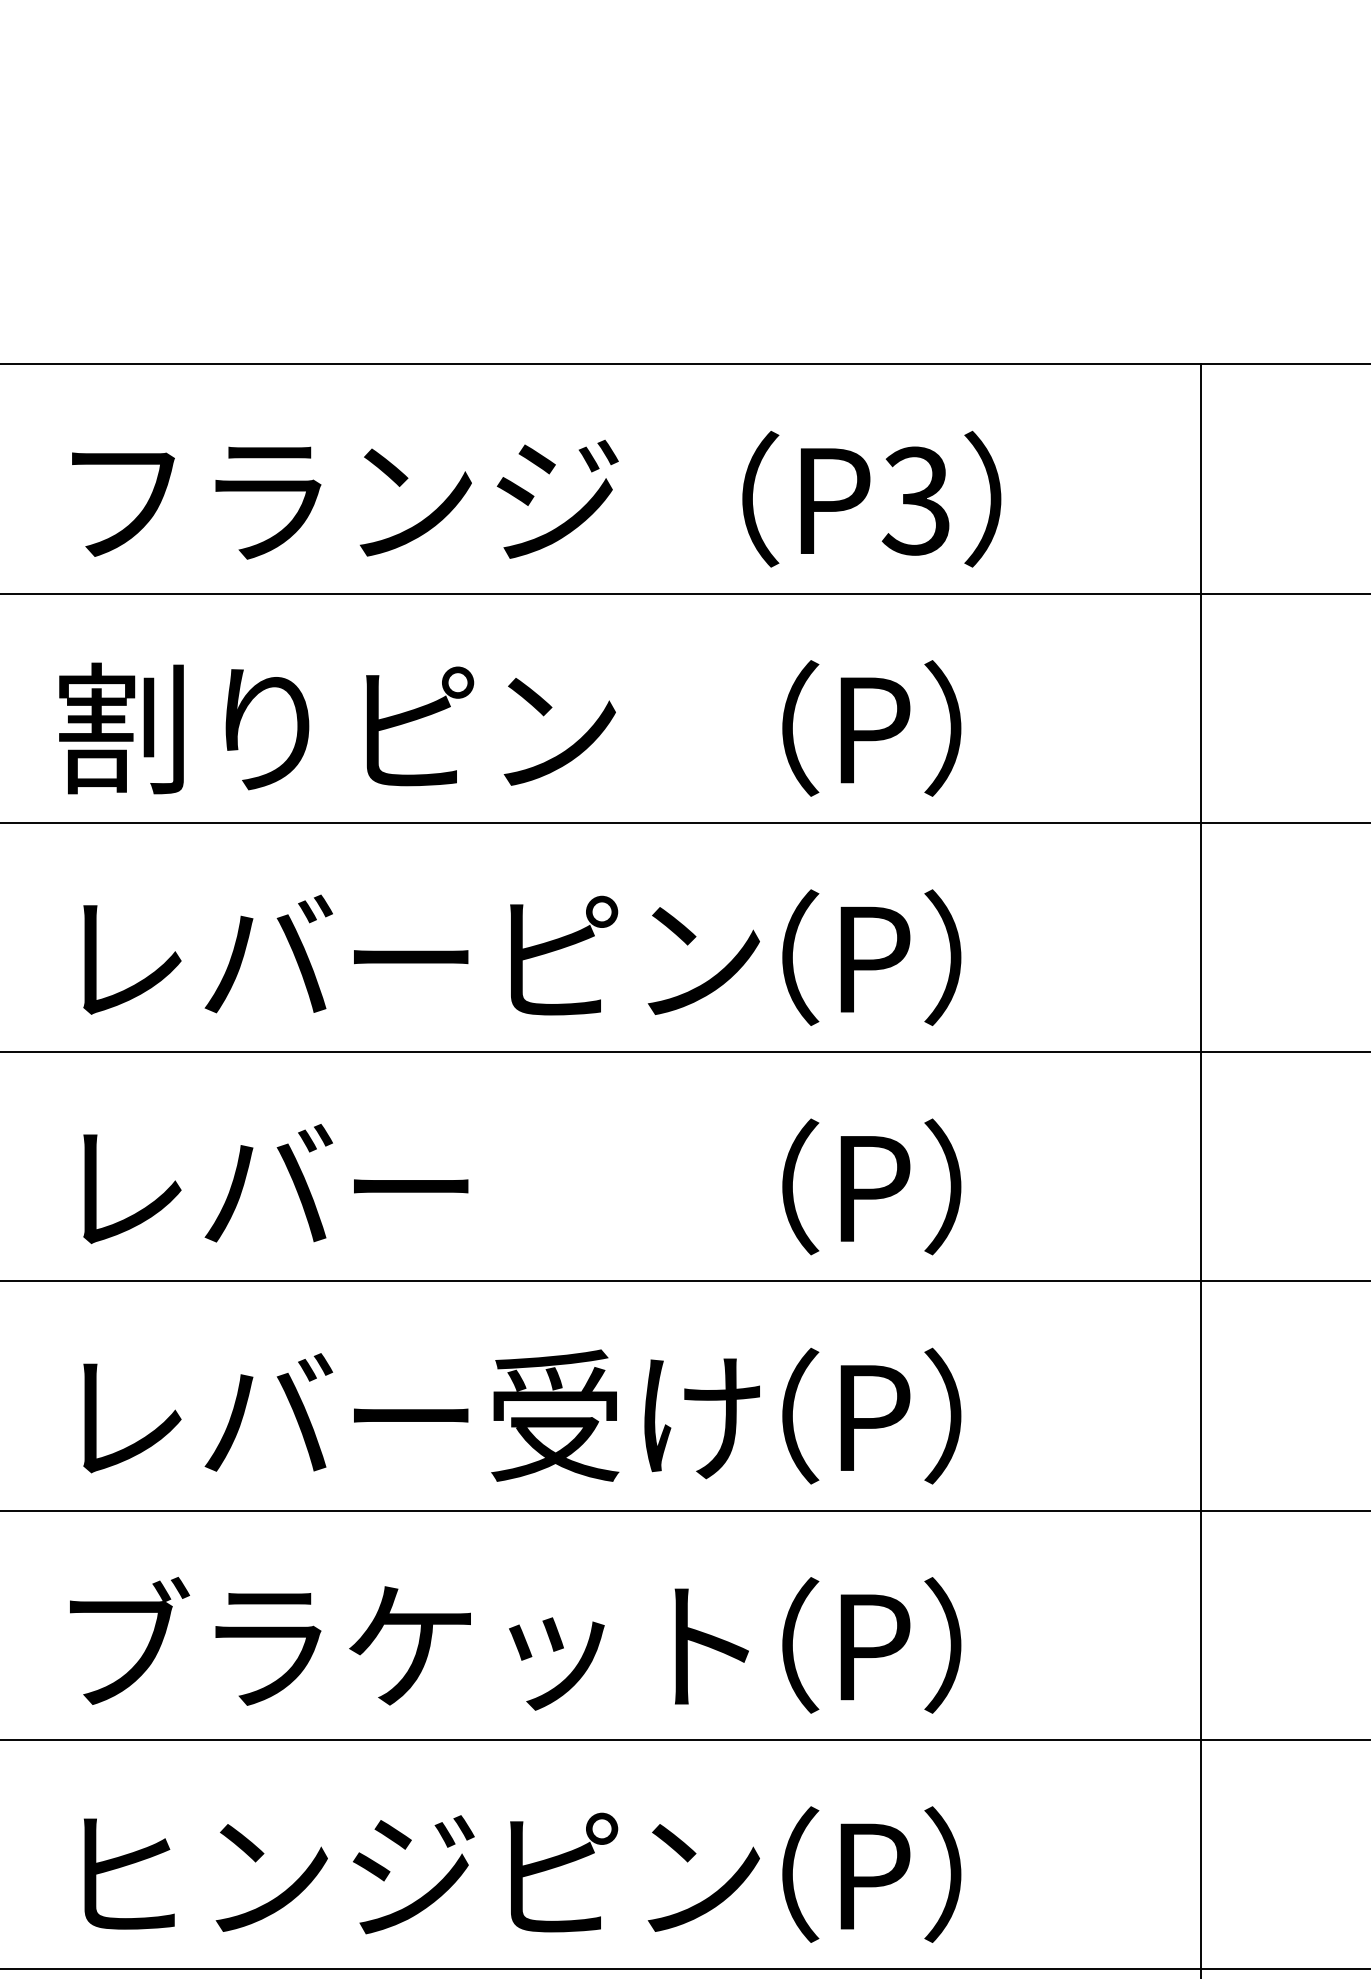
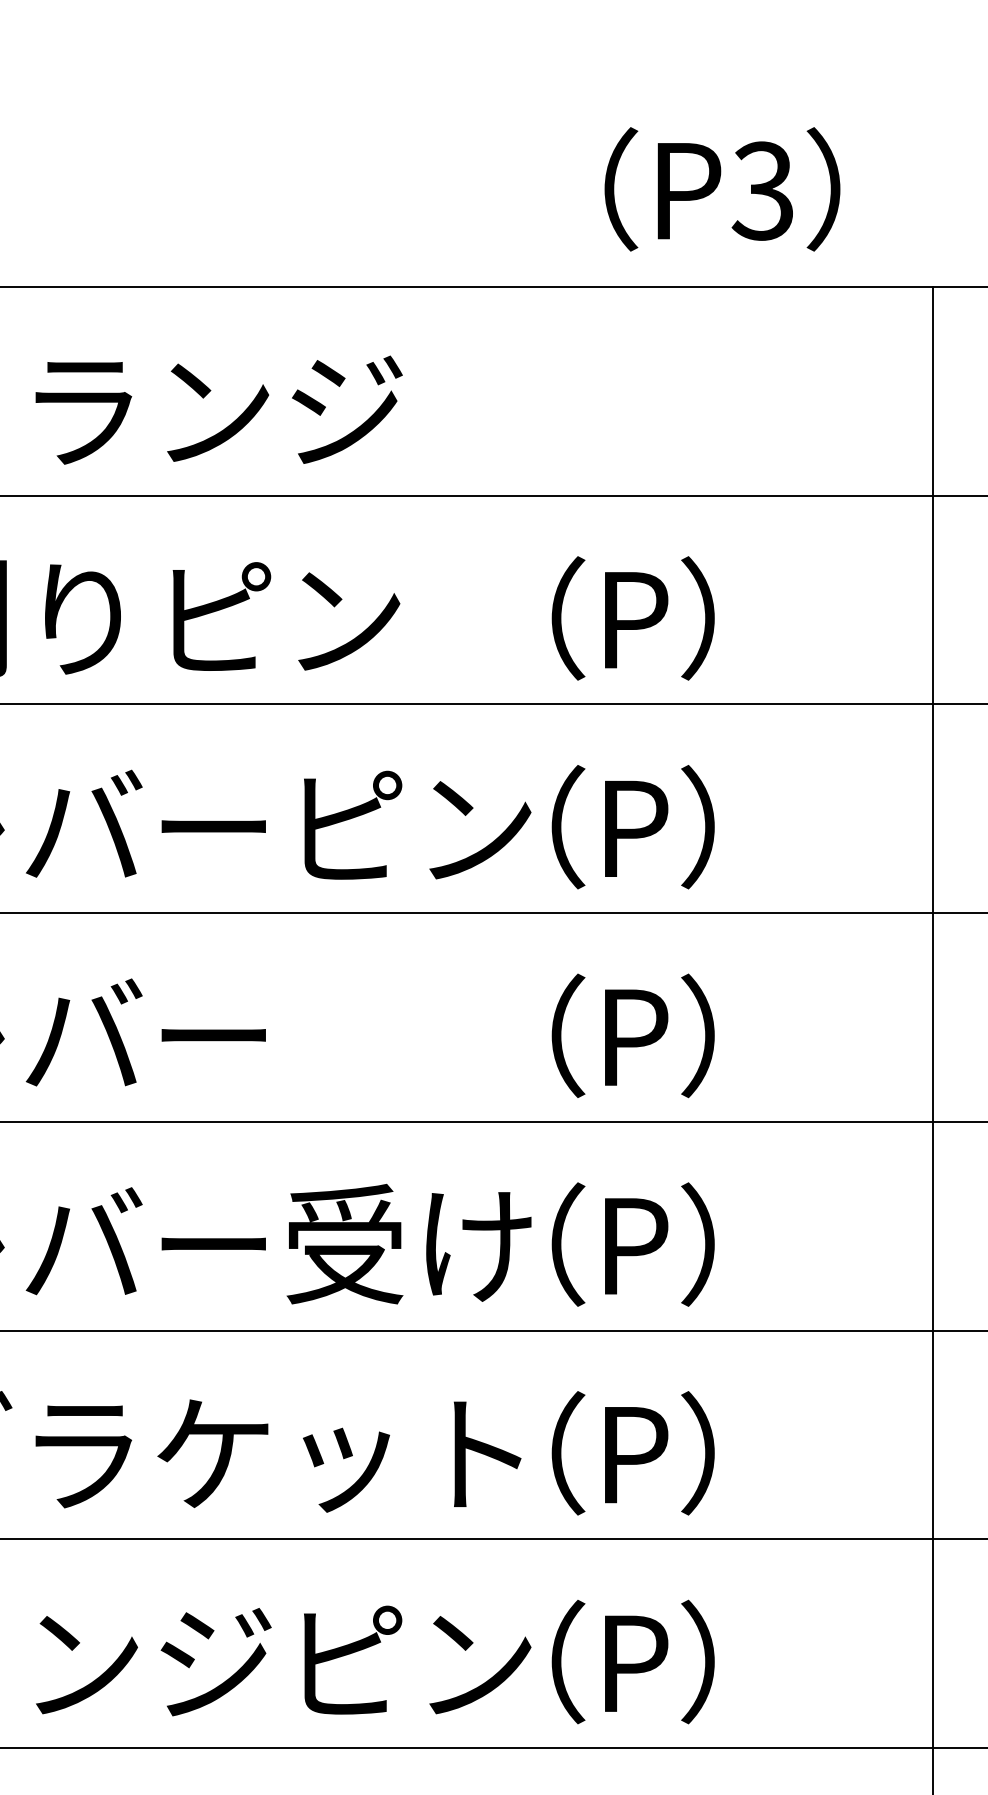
text: (871, 498) -> (722, 188), moved

